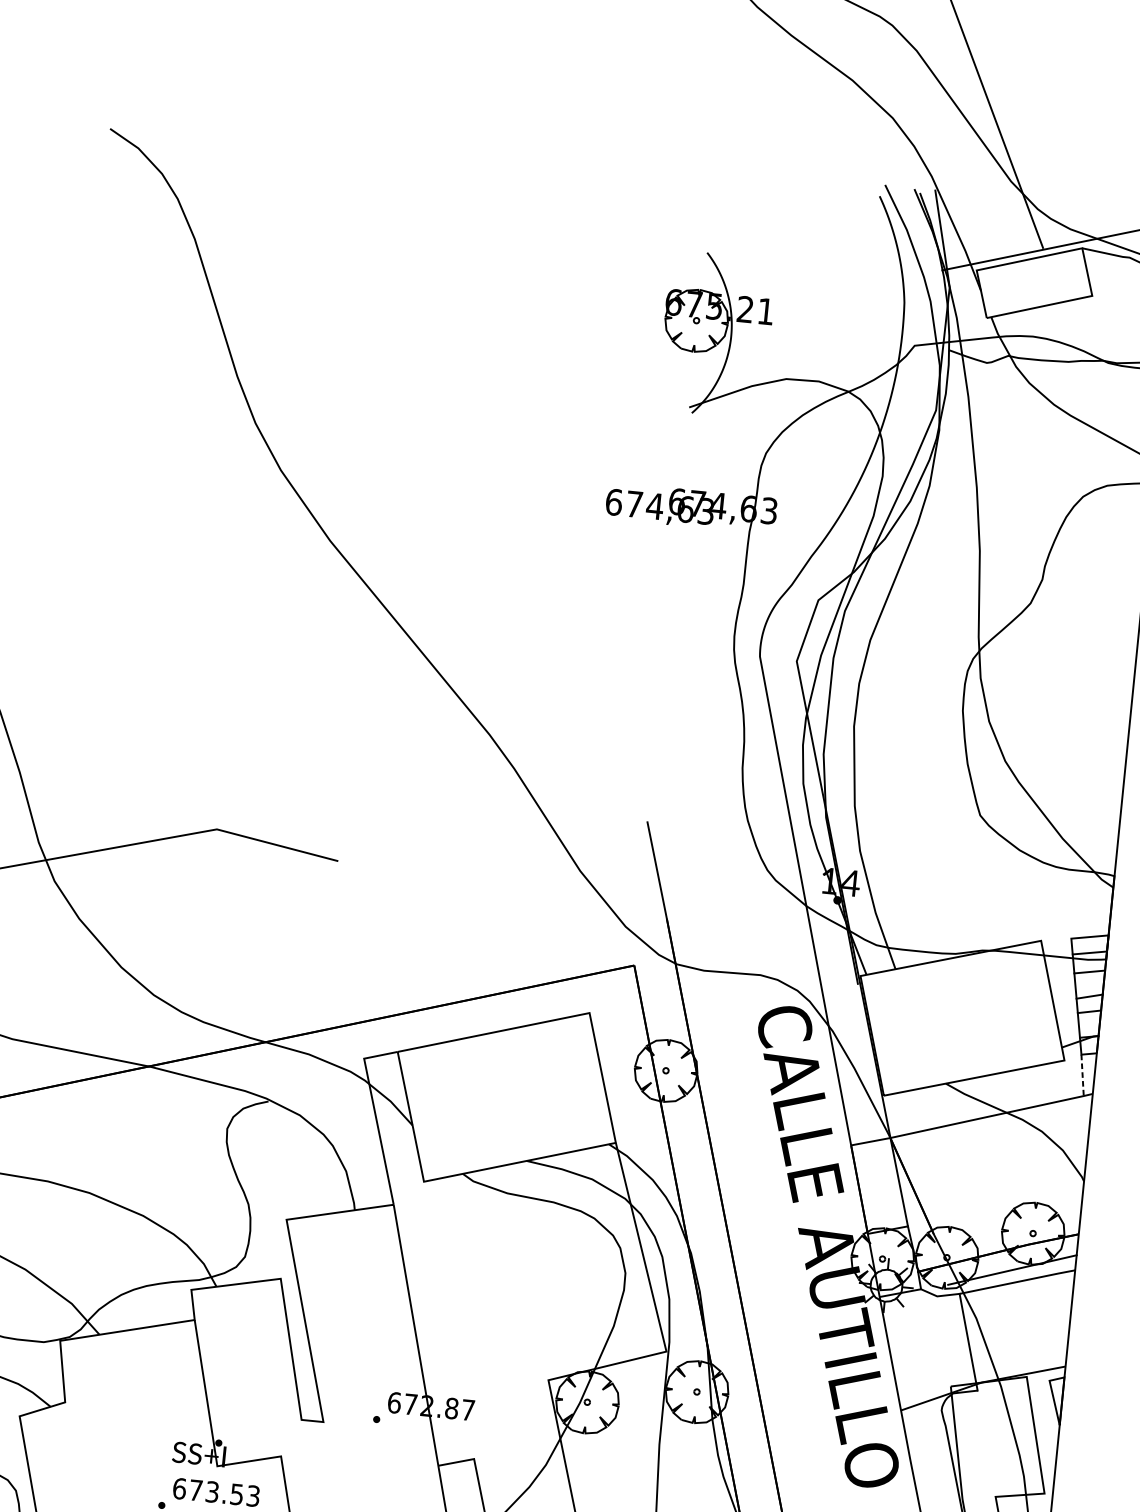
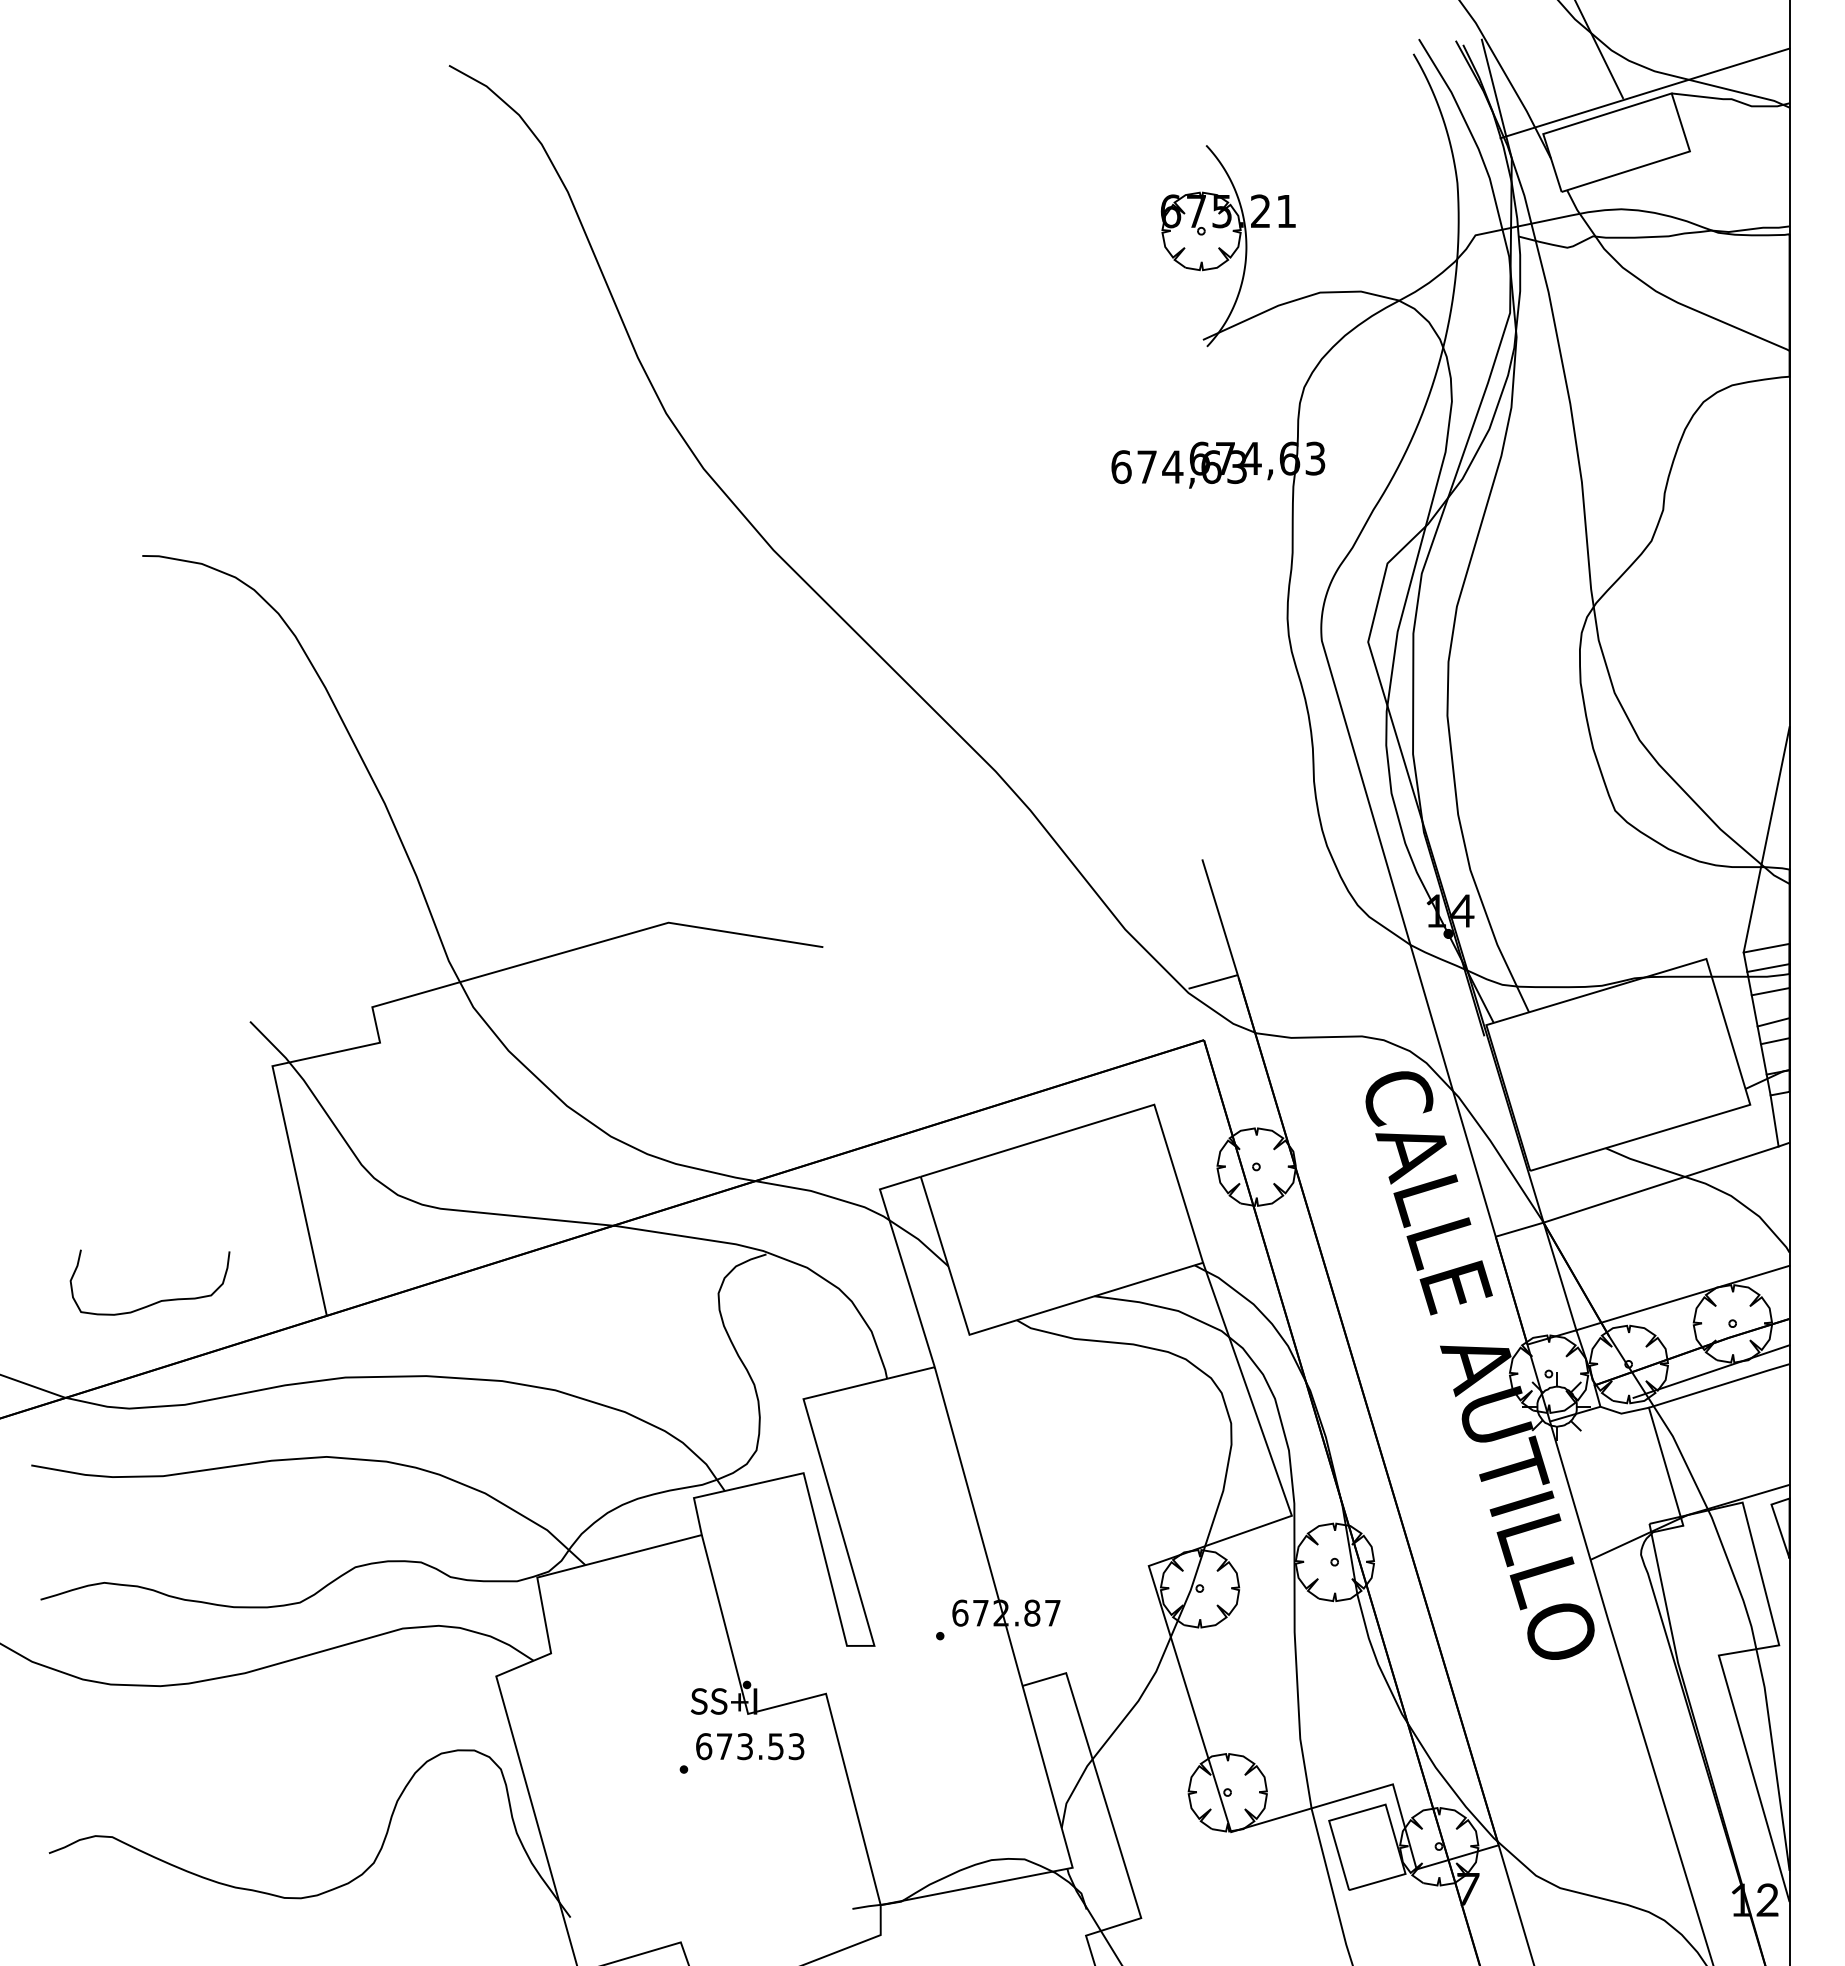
line: (1098, 850) -> (1766, 839), added
line: (645, 919) -> (1212, 981), added
line: (1082, 1074) -> (1774, 1120), dashed -> solid
line: (995, 1208) -> (1682, 1297), added

